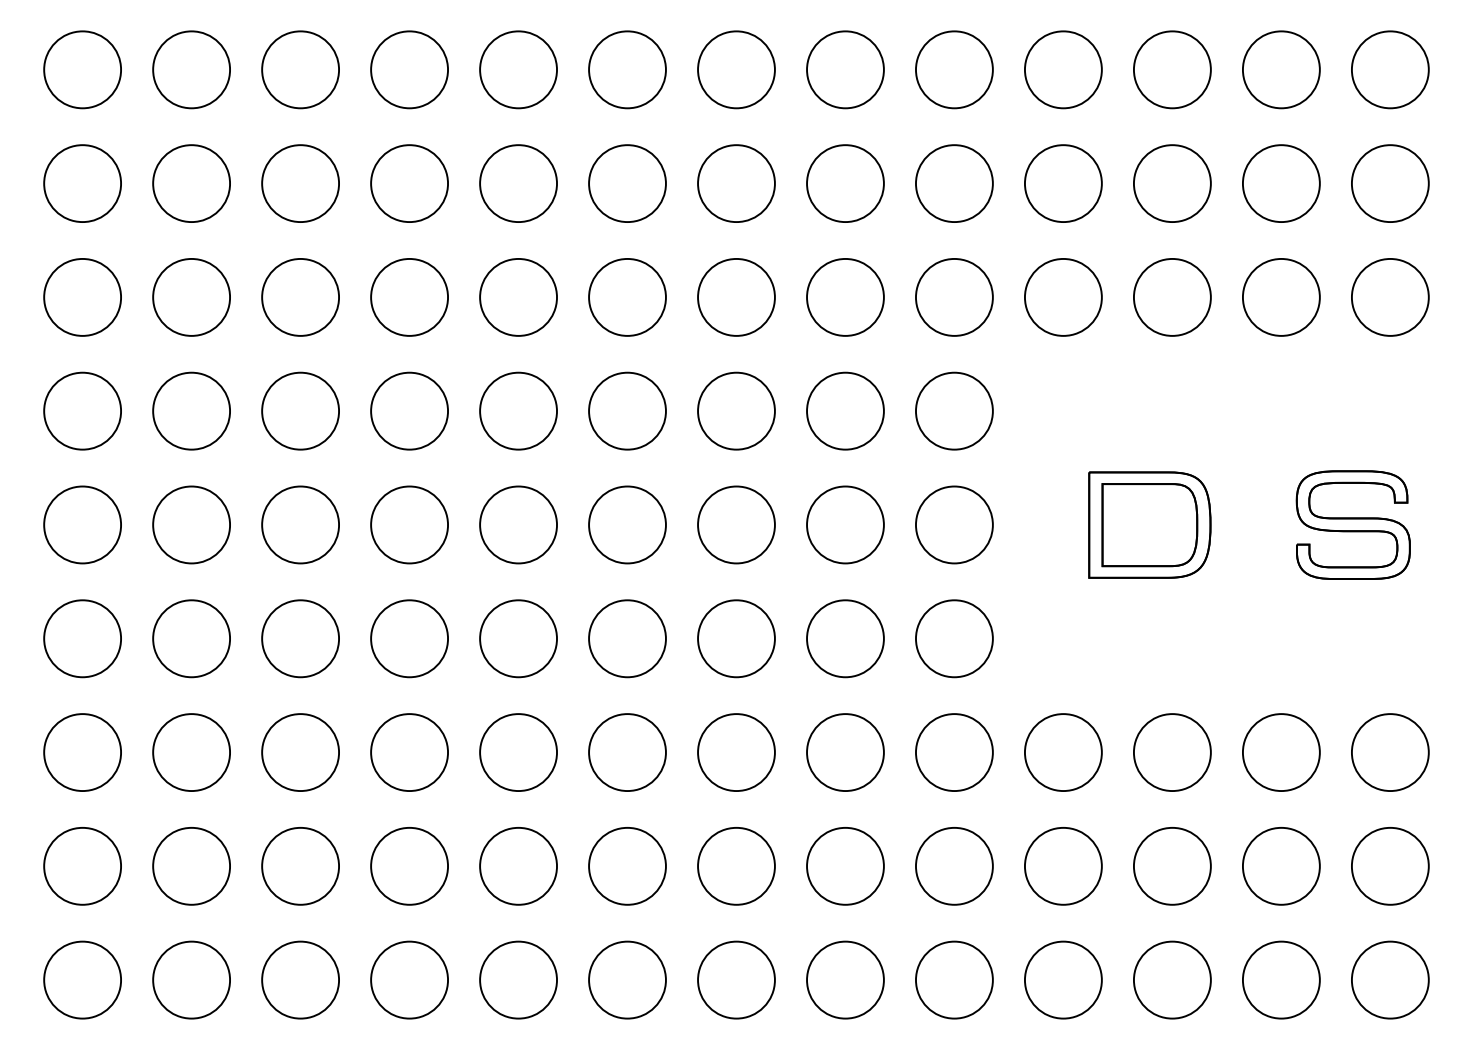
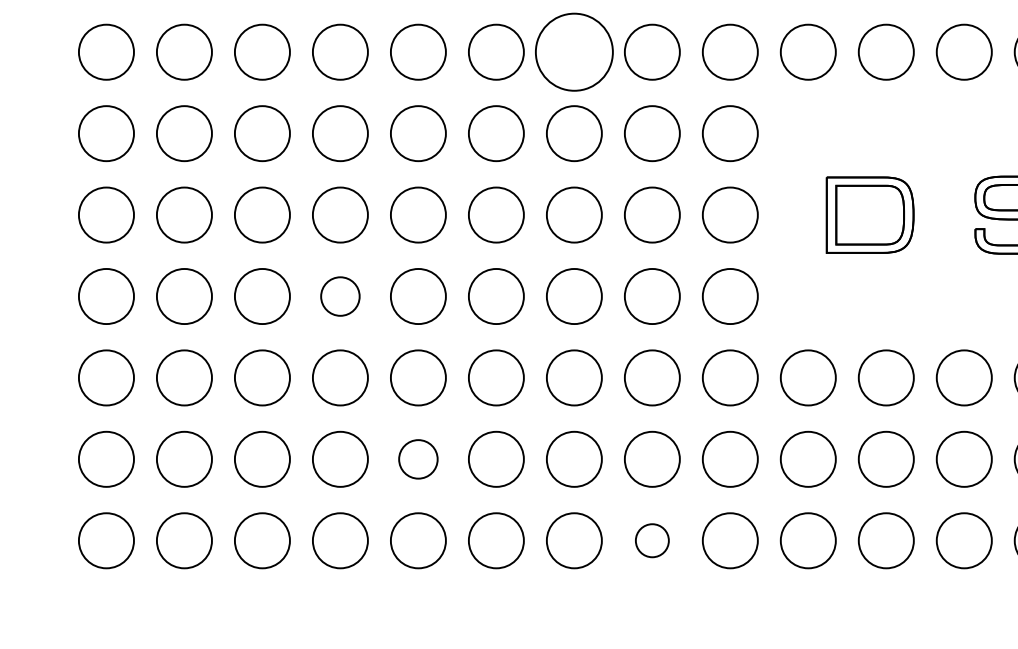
part: (736, 297) -> (574, 52), size x1.4
part: (409, 638) -> (340, 296), size x0.7
part: (518, 866) -> (418, 459), size x0.7
part: (845, 979) -> (652, 540), size x0.6

